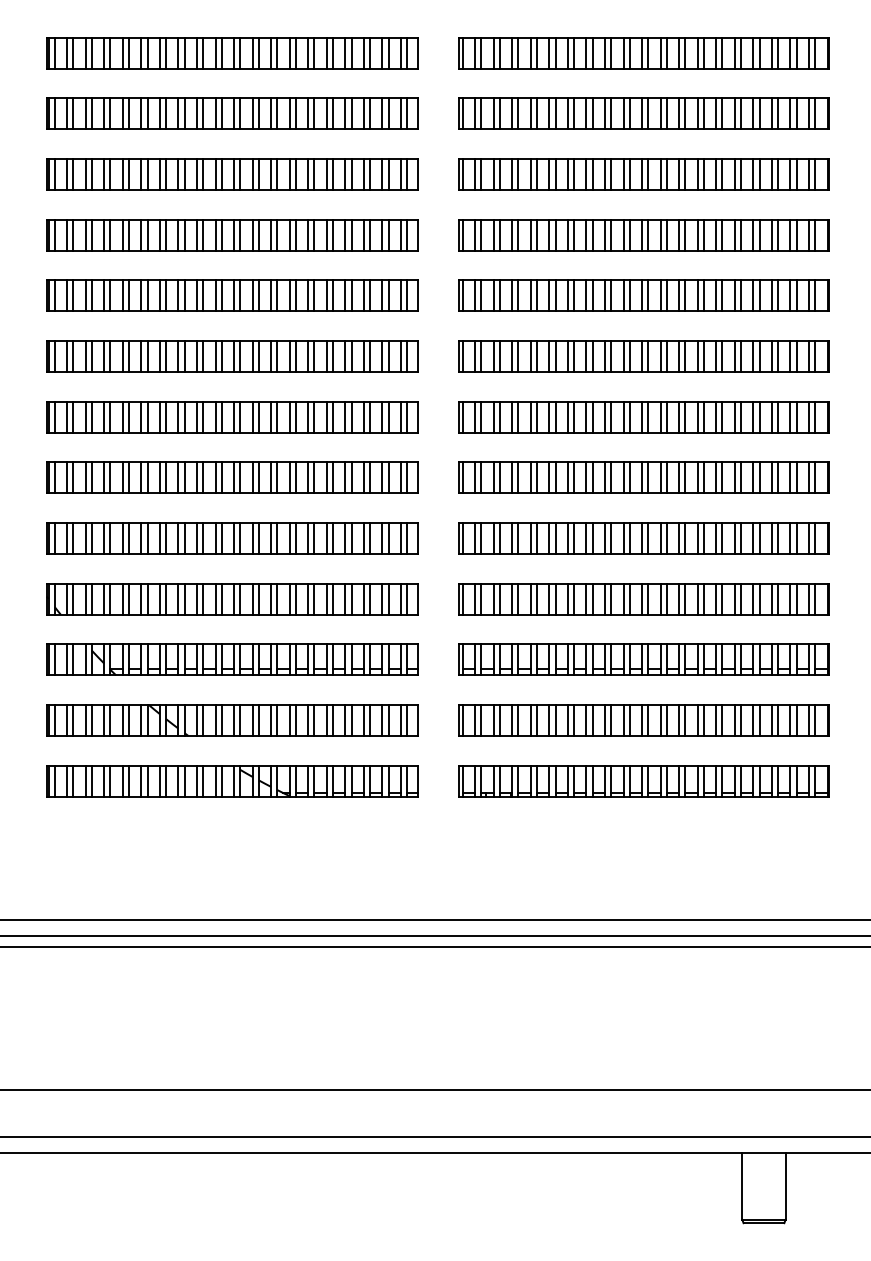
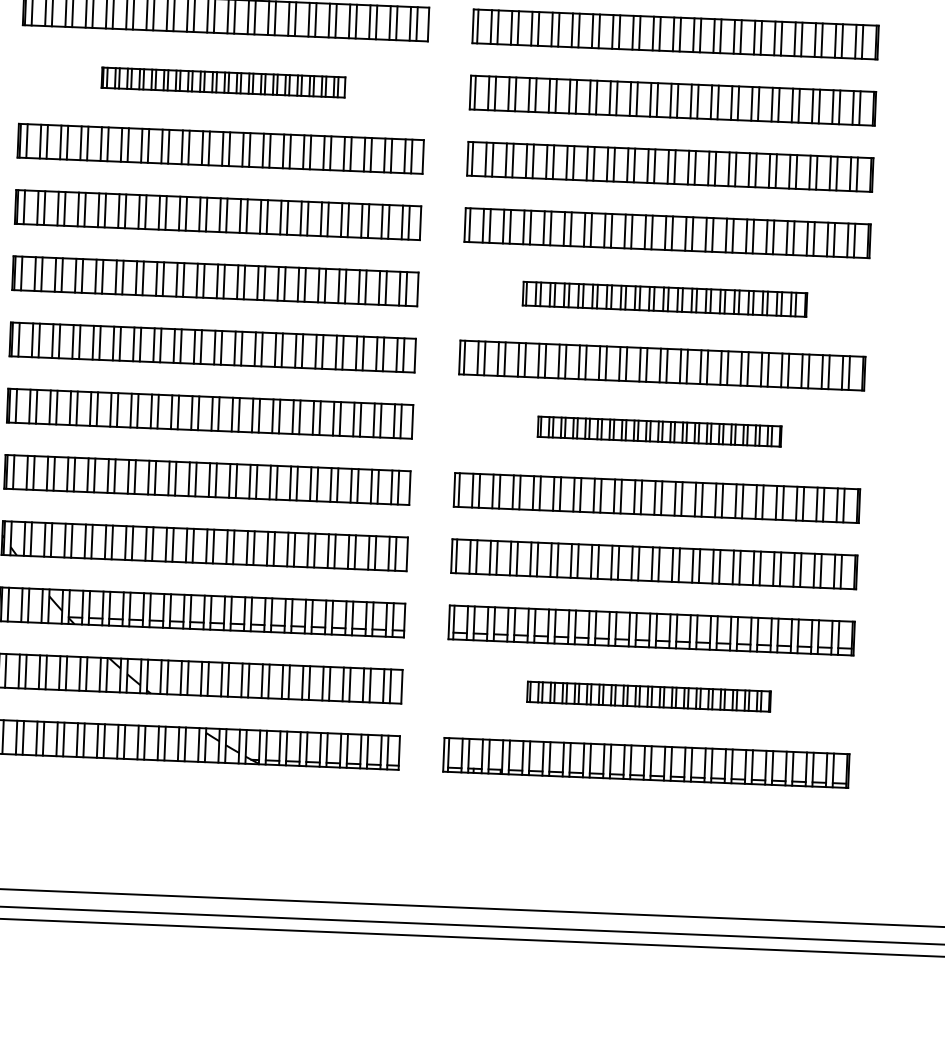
part: (232, 174) -> (223, 82), size x0.6
part: (643, 356) -> (664, 299), size x0.7
part: (643, 477) -> (659, 431), size x0.6
part: (643, 720) -> (648, 696), size x0.6

